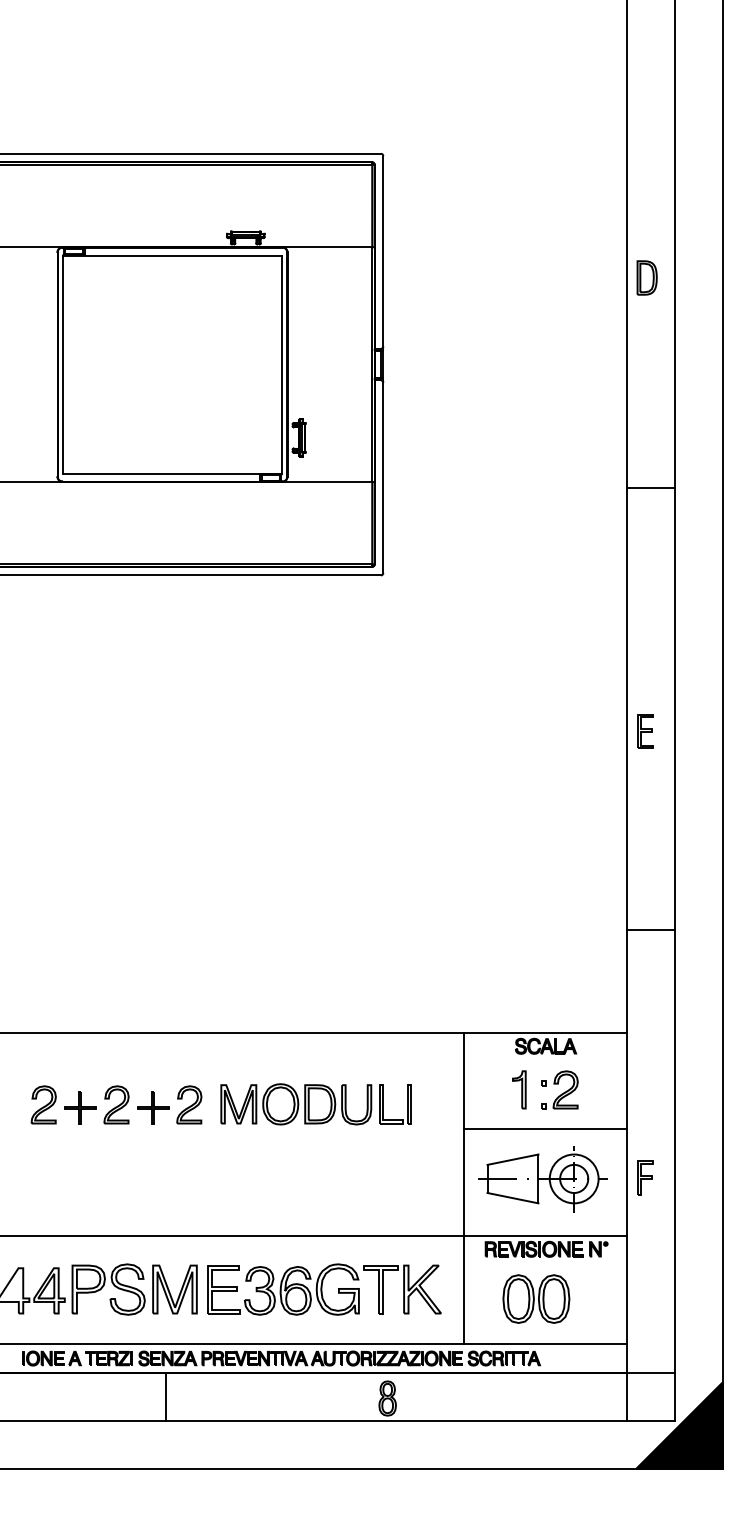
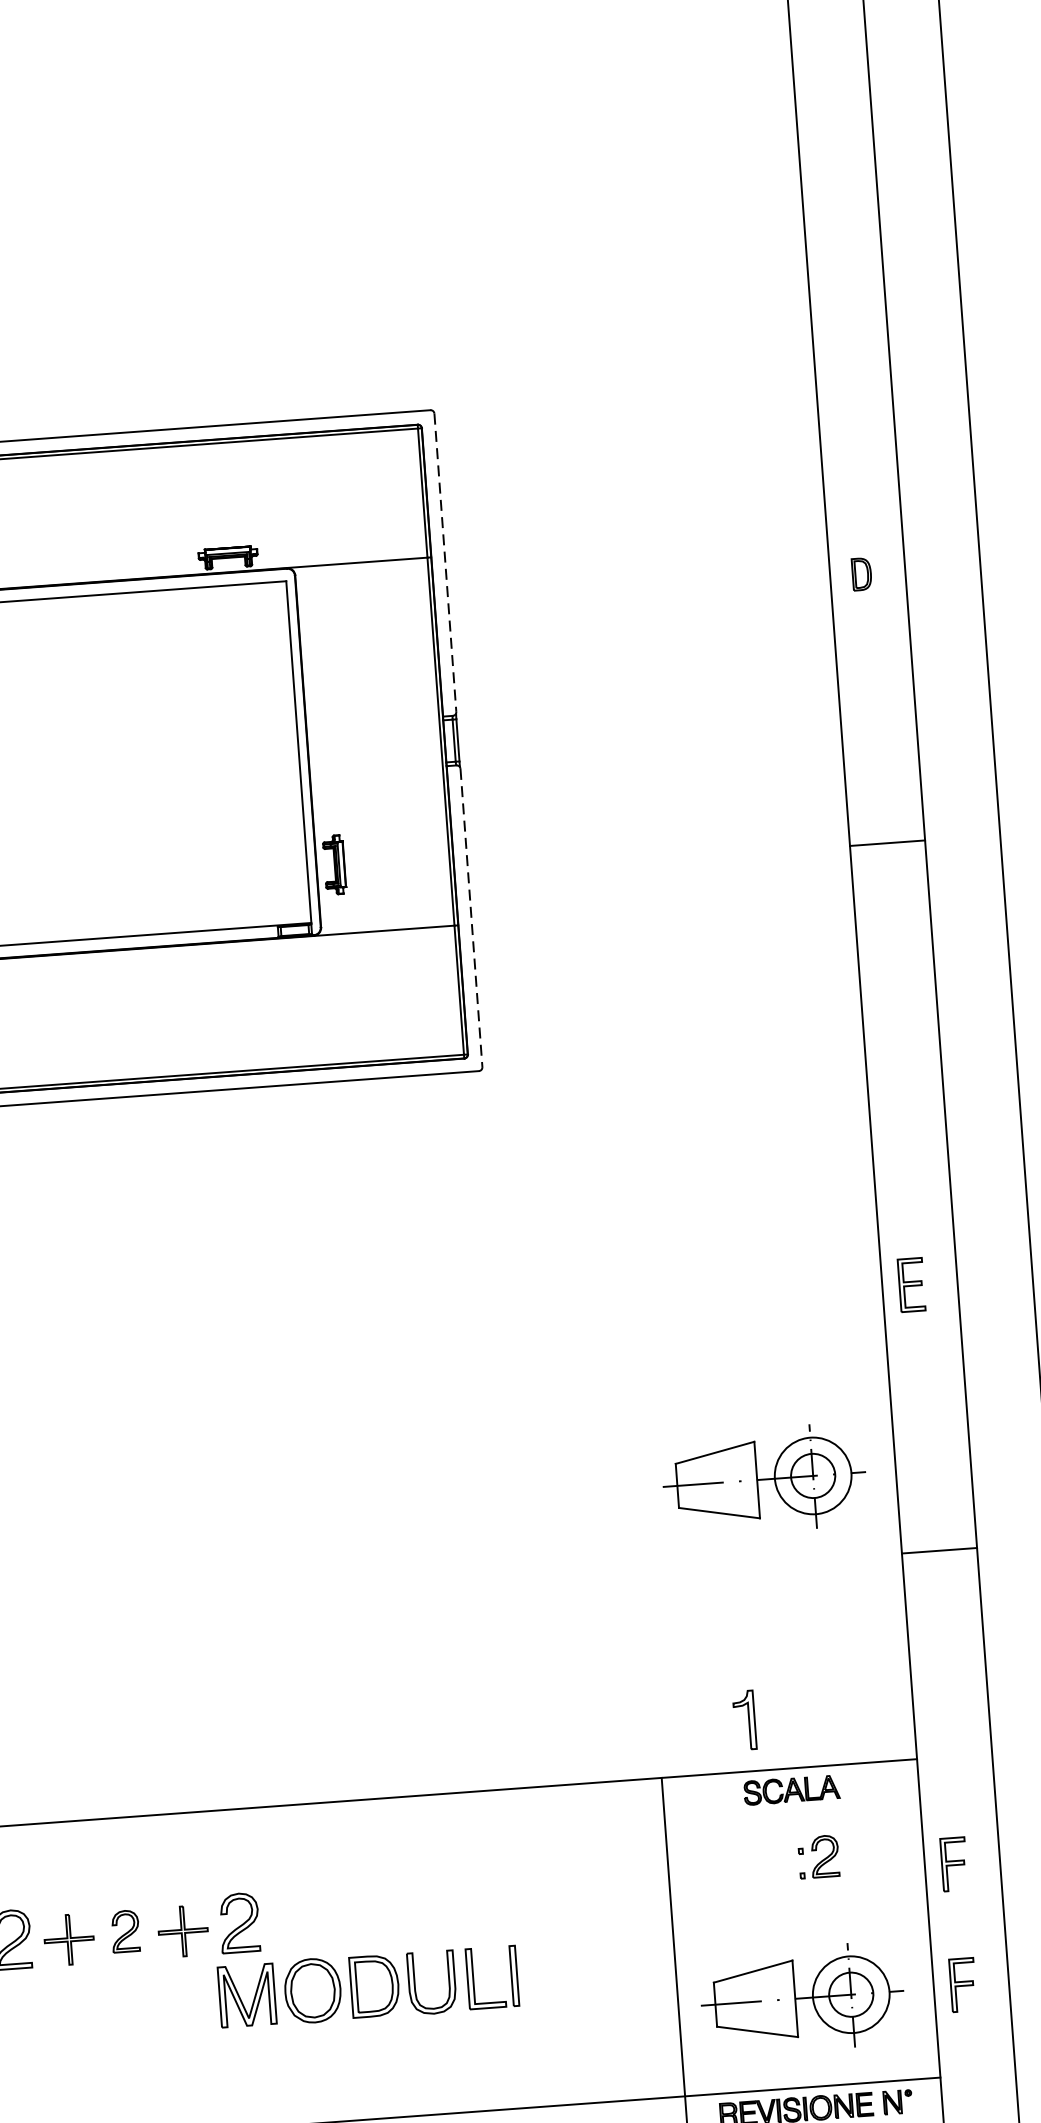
line: (383, 251) -> (445, 563), solid -> dashed
part: (646, 277) -> (860, 573), size x0.6
line: (383, 478) -> (471, 918), solid -> dashed
line: (650, 487) -> (886, 842), moved
part: (542, 848) -> (763, 1480), added
line: (650, 930) -> (938, 1551), moved
part: (519, 1089) -> (744, 1719), moved
part: (559, 1089) -> (817, 1856), size x0.7
part: (645, 1100) -> (953, 1863), added
part: (116, 1104) -> (125, 1930), size x0.7
part: (315, 1104) -> (367, 1987), moved
line: (545, 1129) -> (800, 1920), removed

